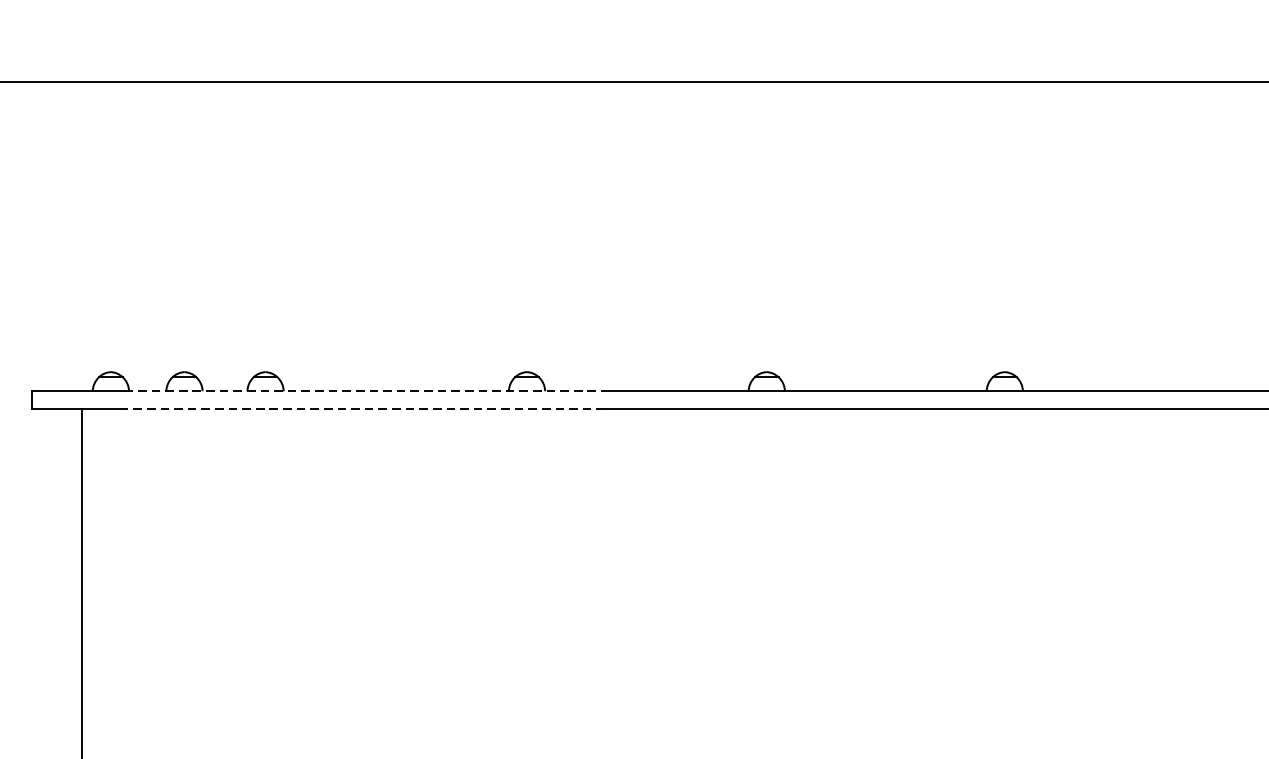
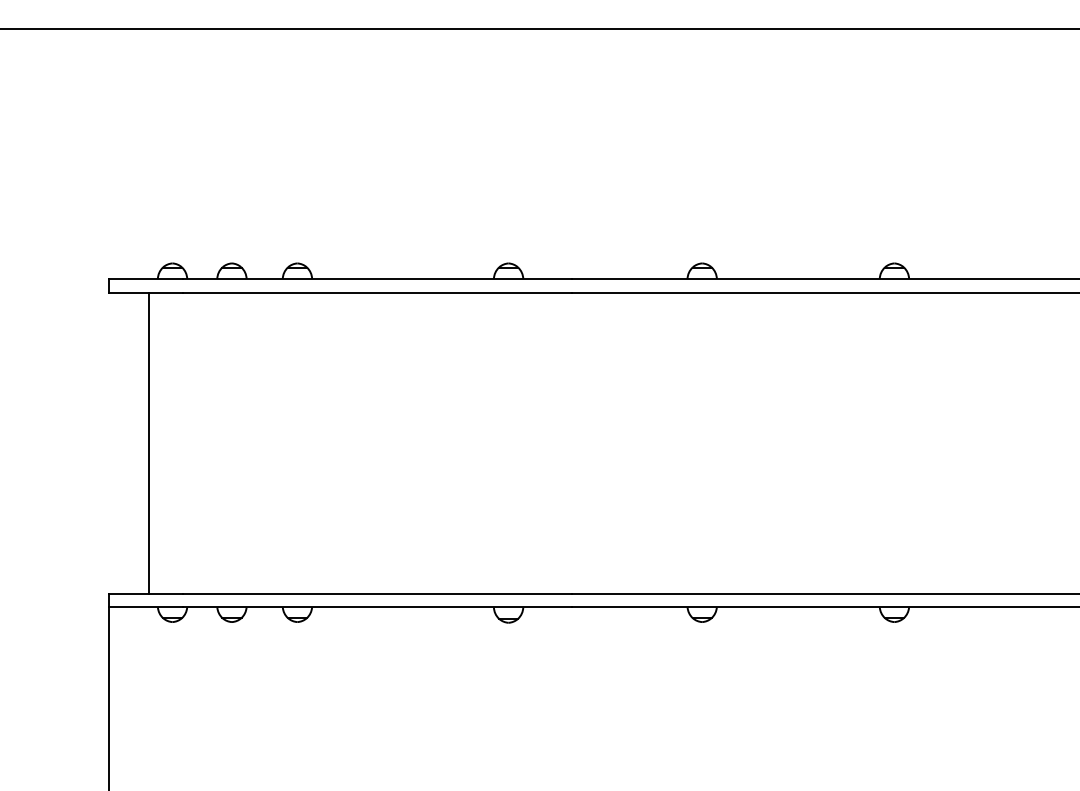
line: (365, 390) -> (378, 278), dashed -> solid
line: (364, 408) -> (377, 292), dashed -> solid

